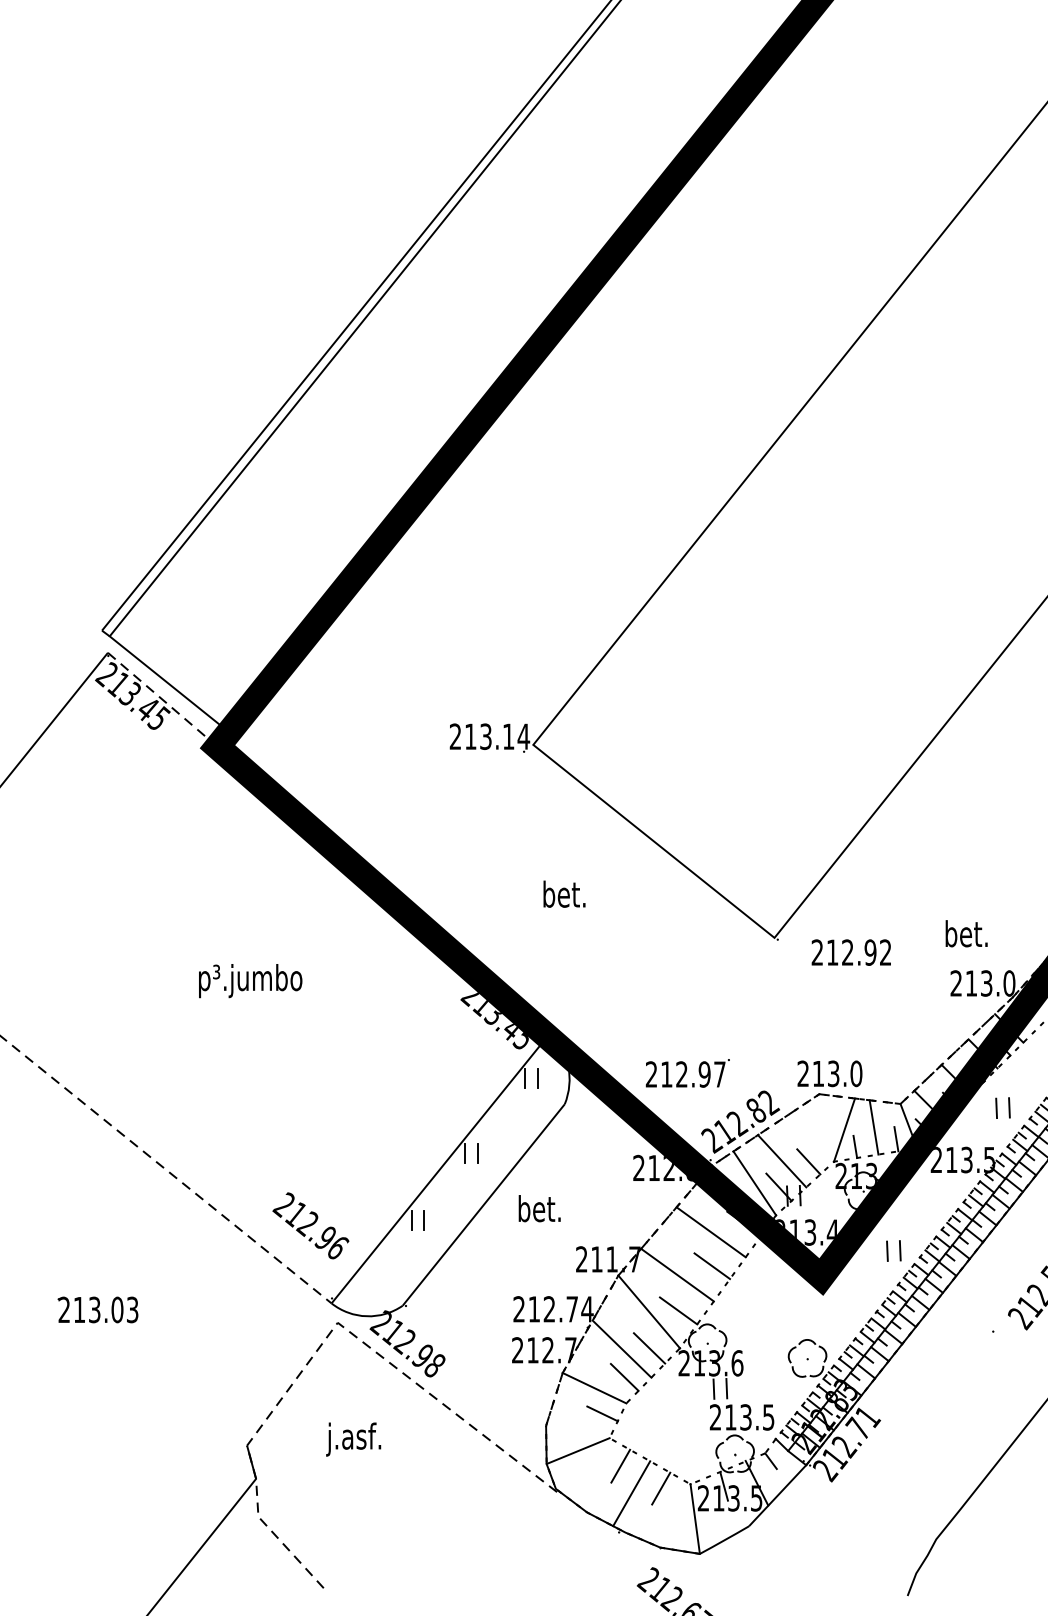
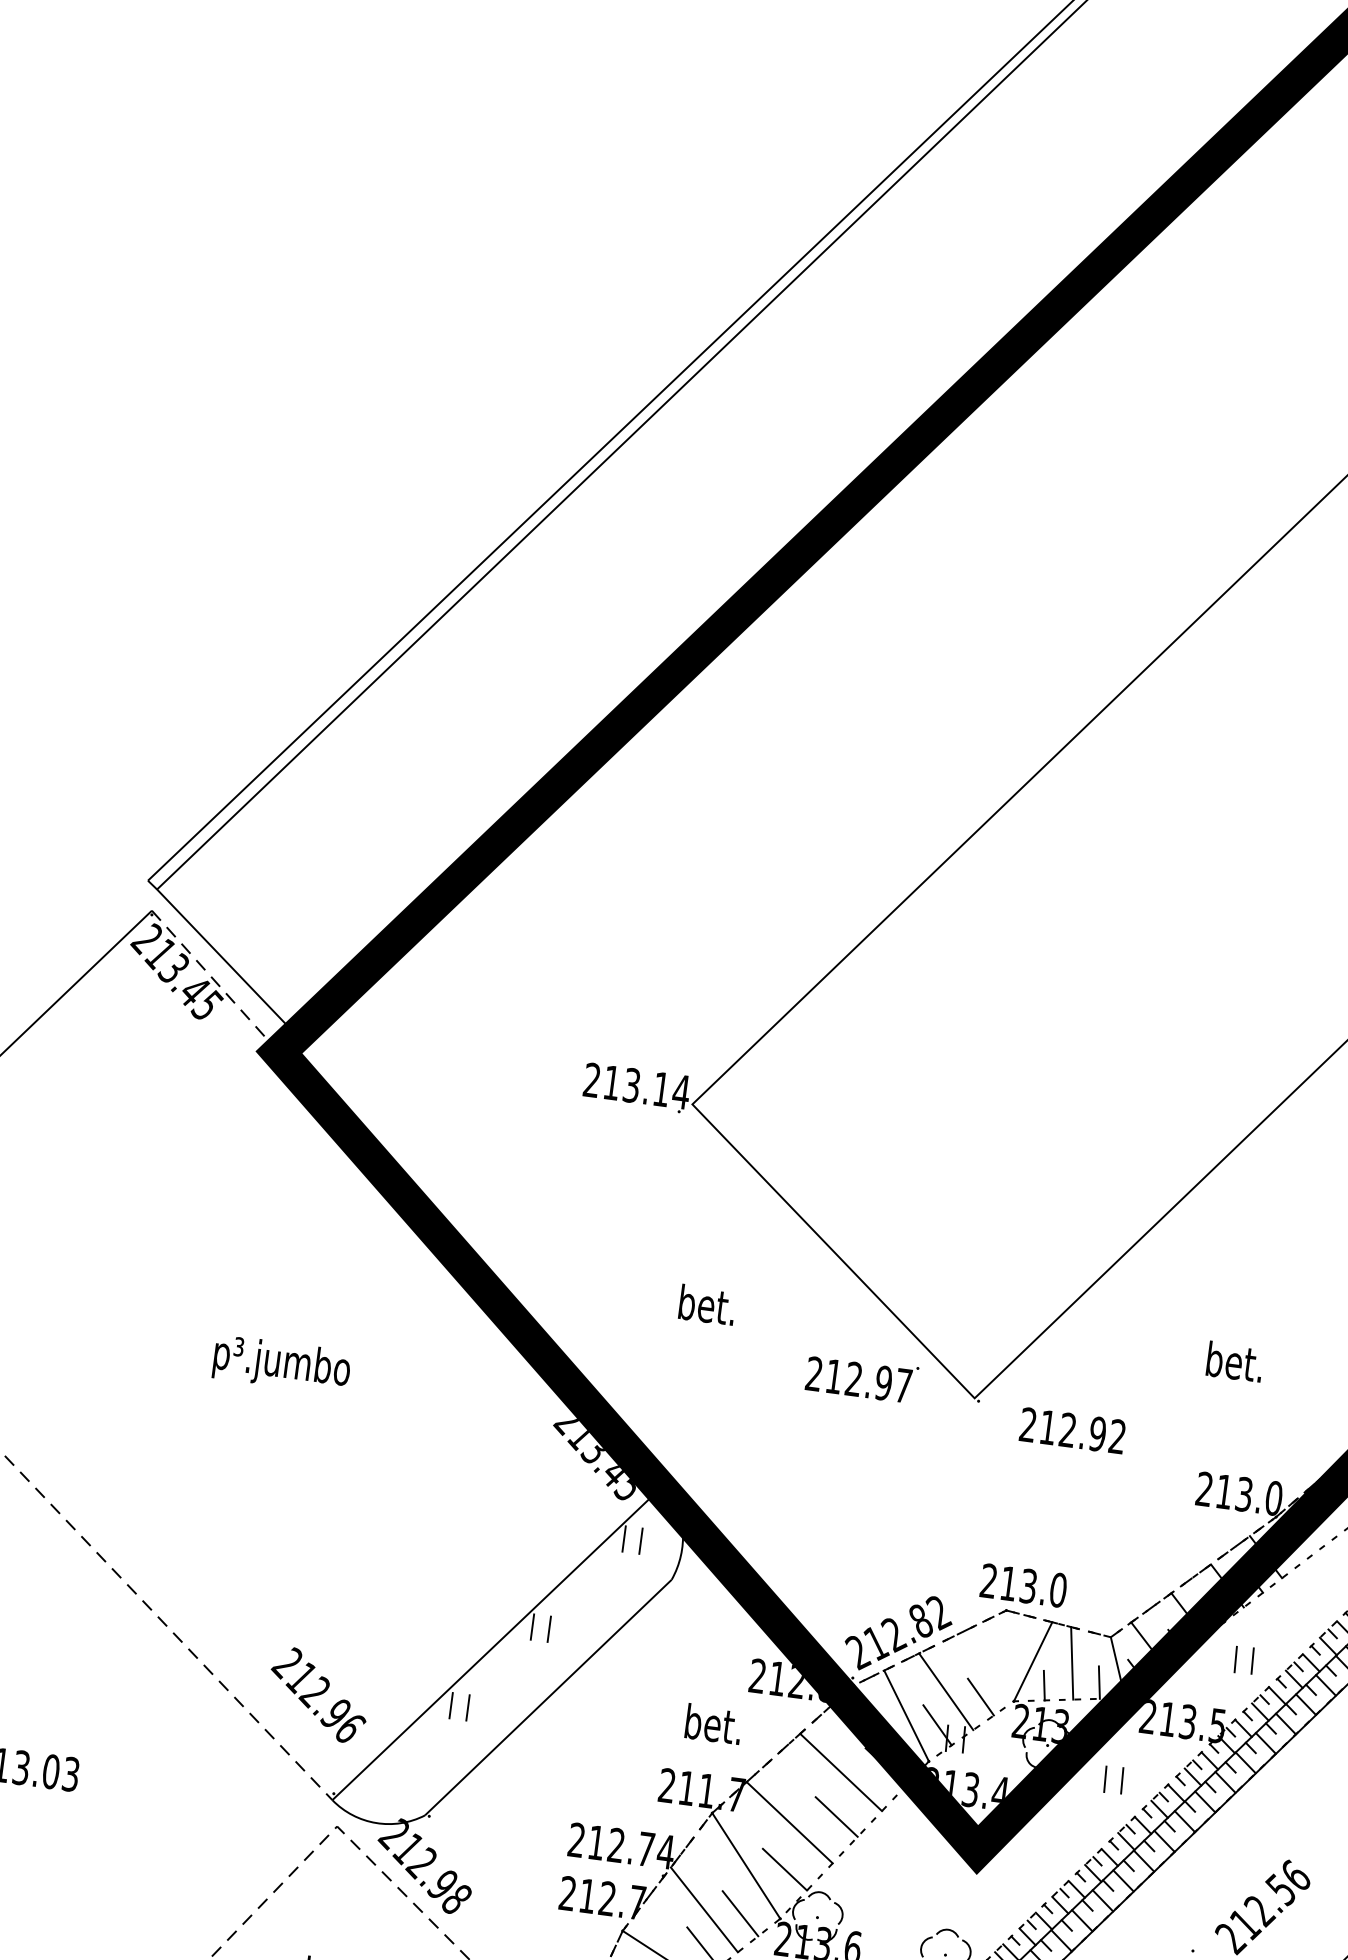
text: (966, 933) -> (1234, 1361), moved
text: (687, 1073) -> (861, 1378), moved
text: (539, 1208) -> (713, 1724), moved
part: (893, 1250) -> (1113, 1779), moved

